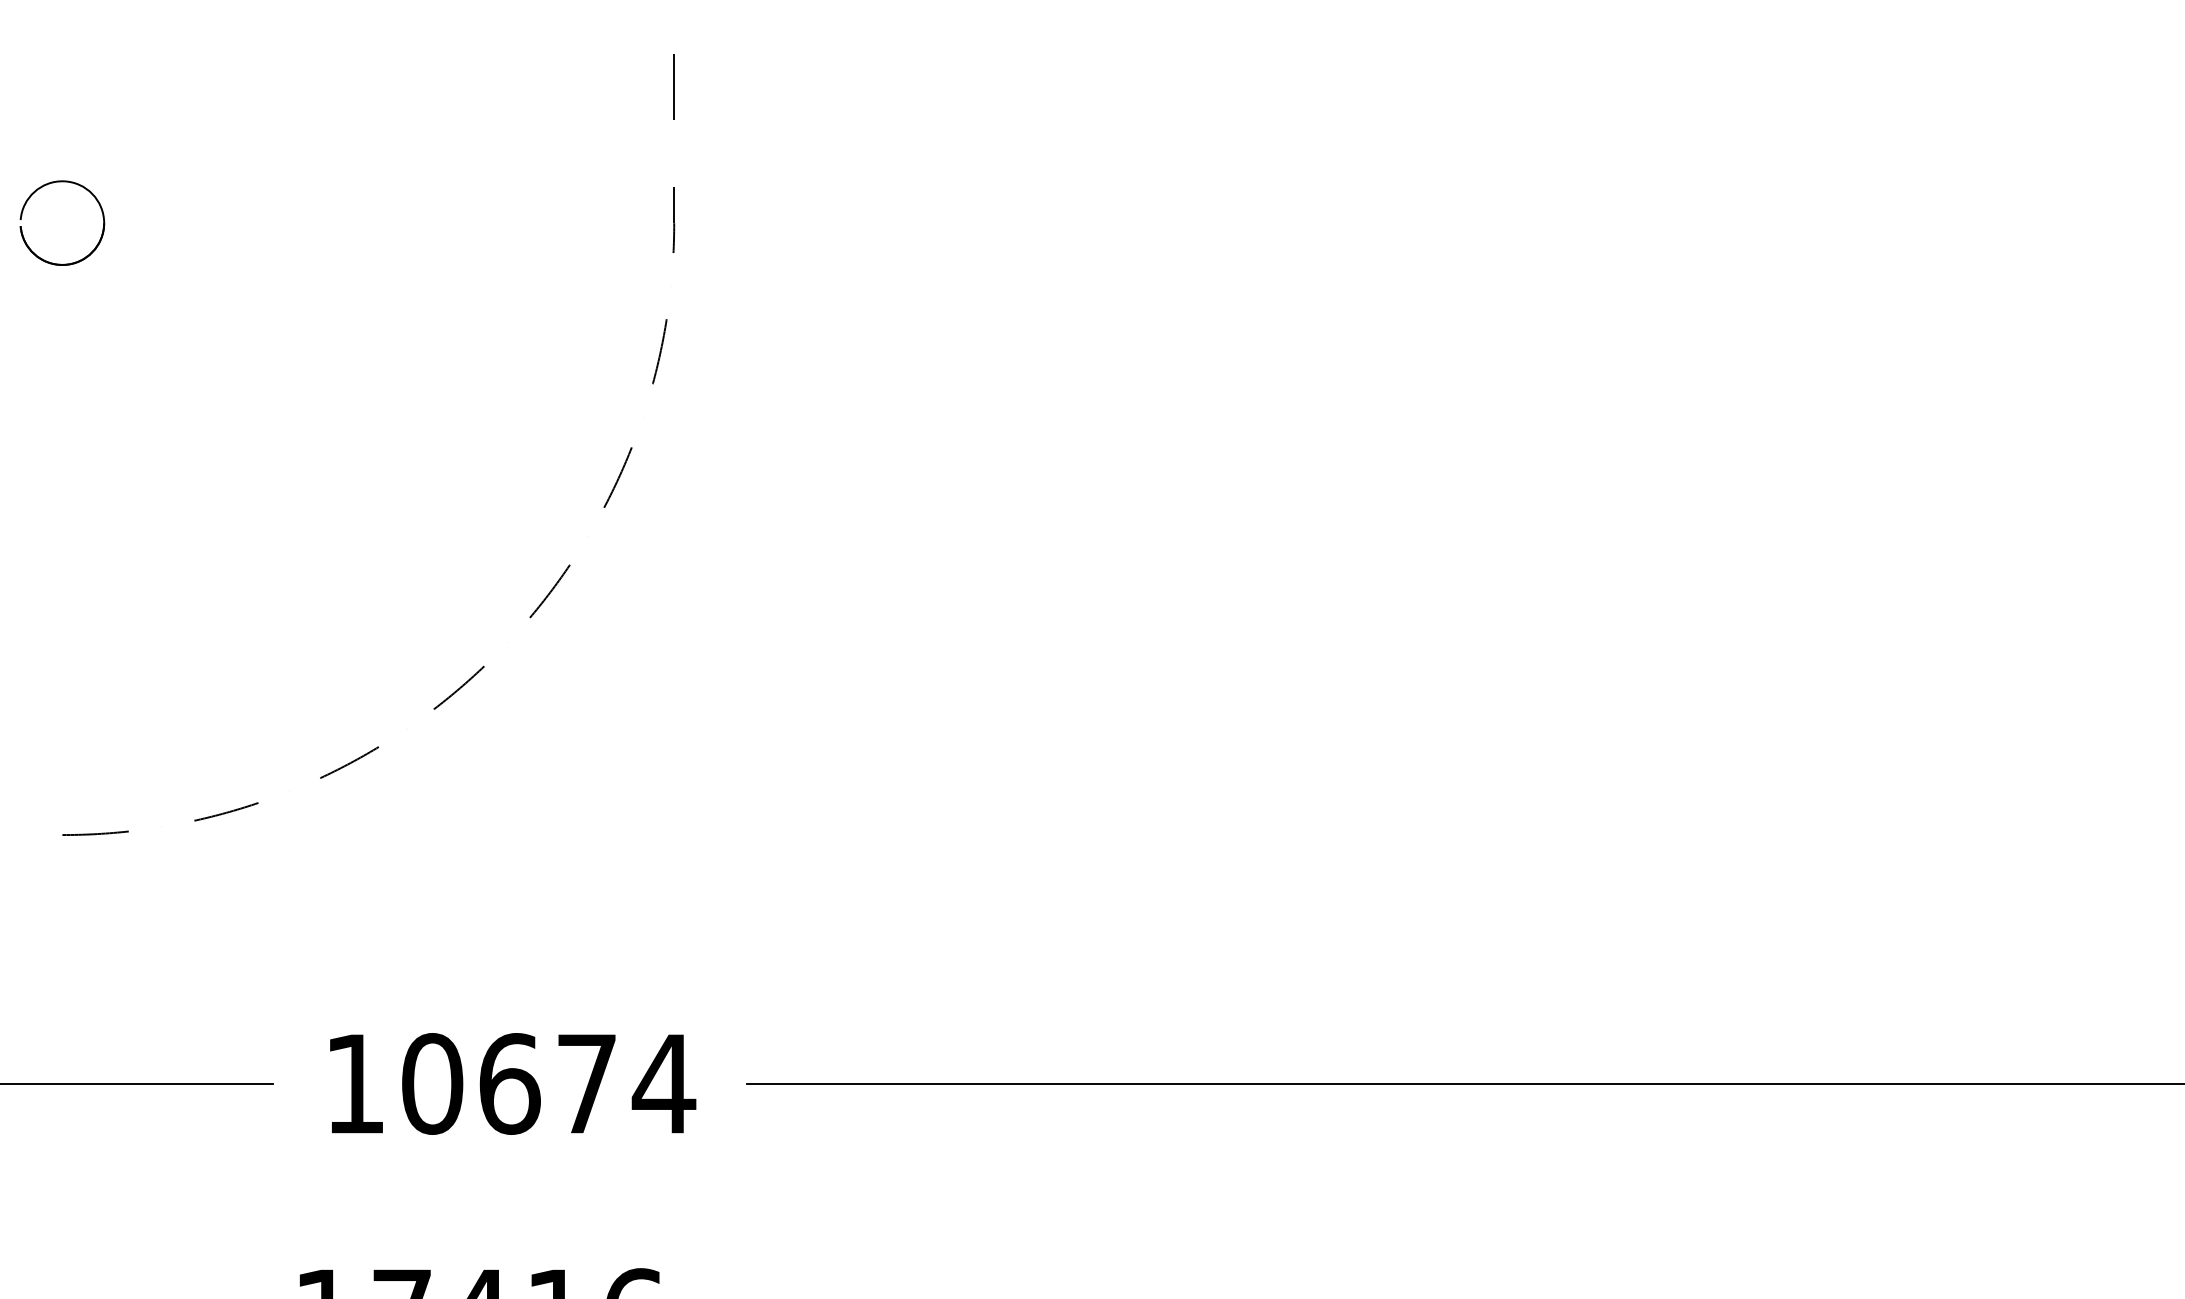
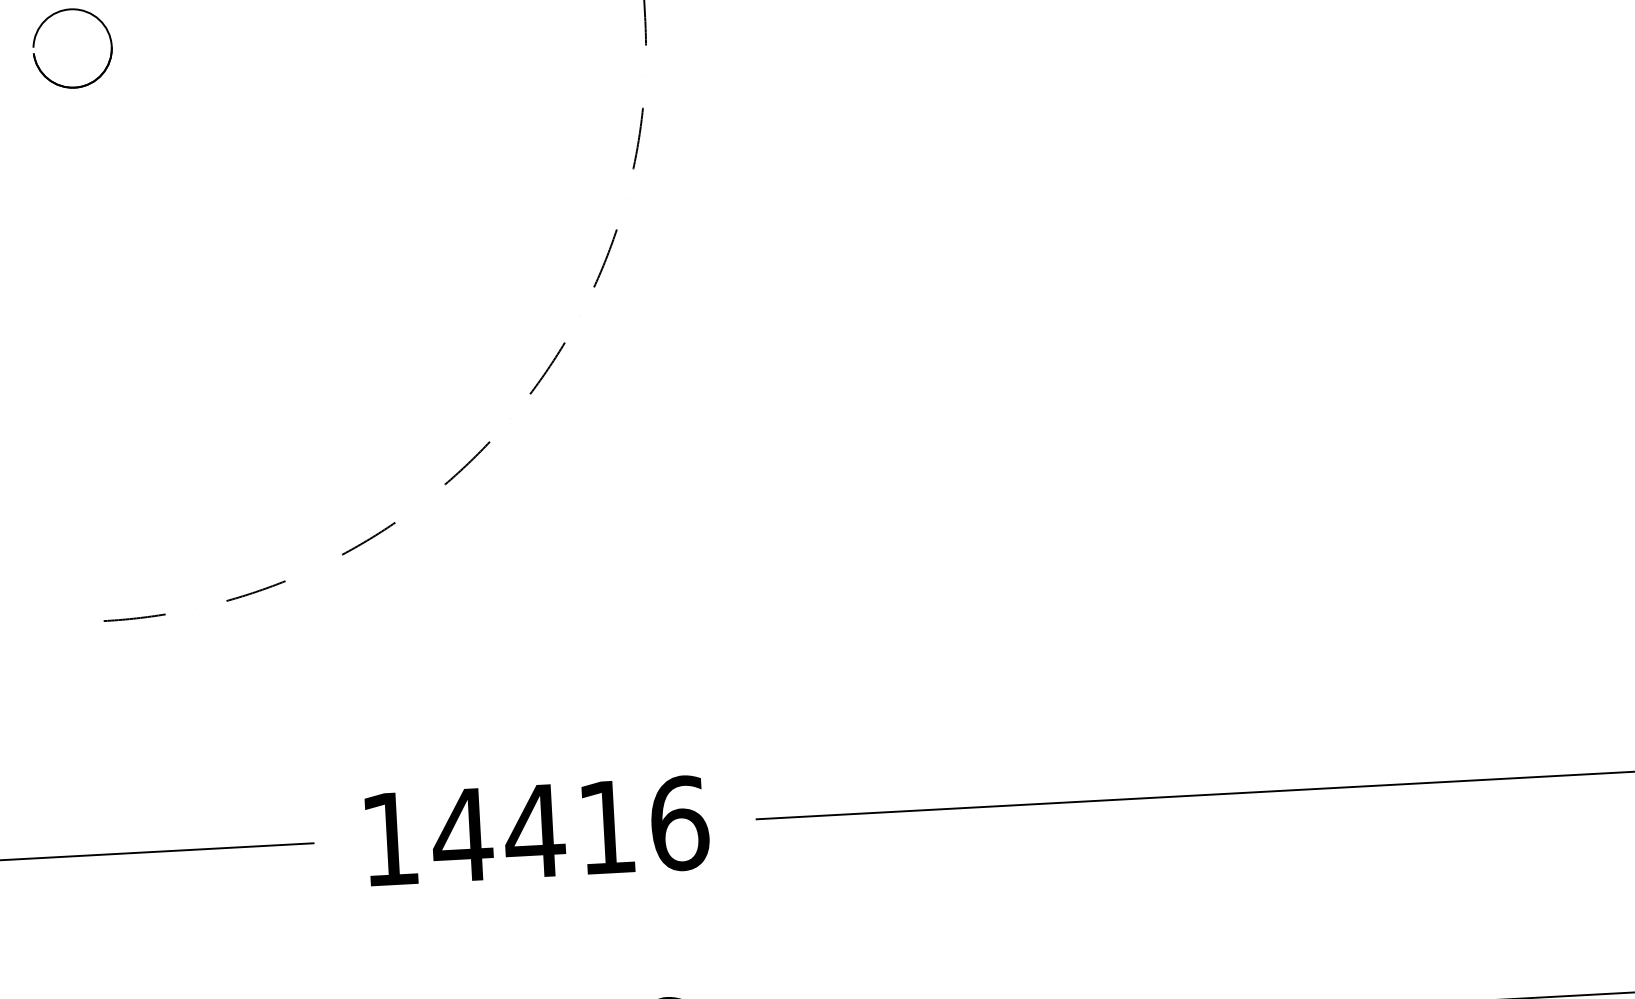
text: (548, 1083) -> (571, 828), 10674 -> 14416

